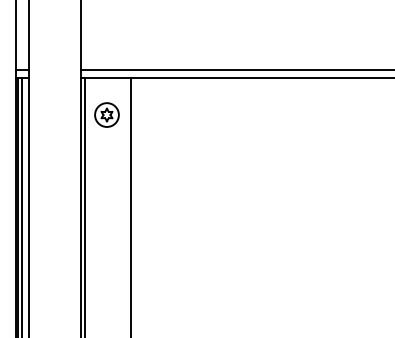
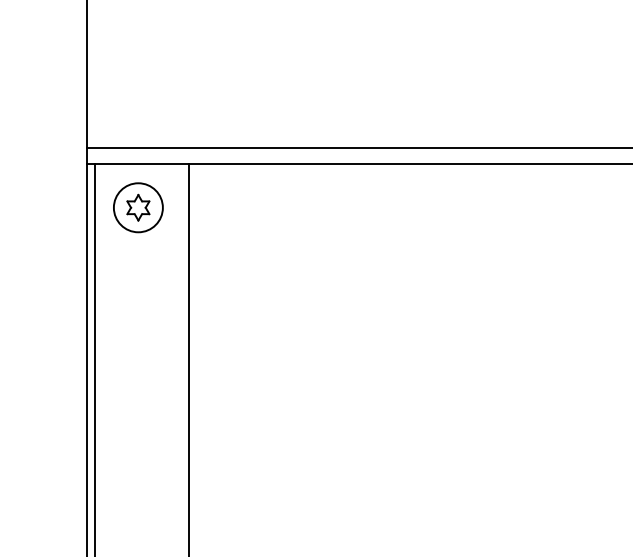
part: (106, 114) -> (137, 206), moved

